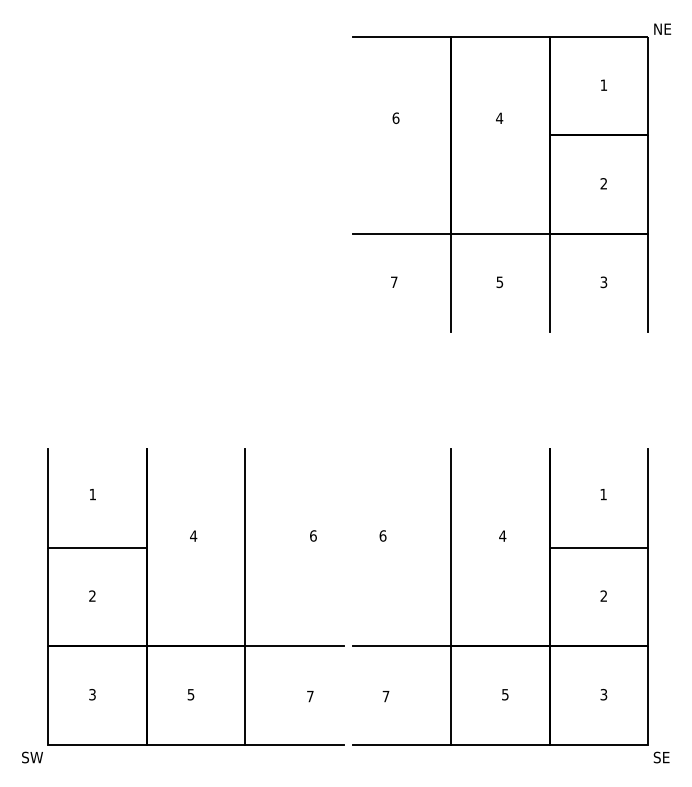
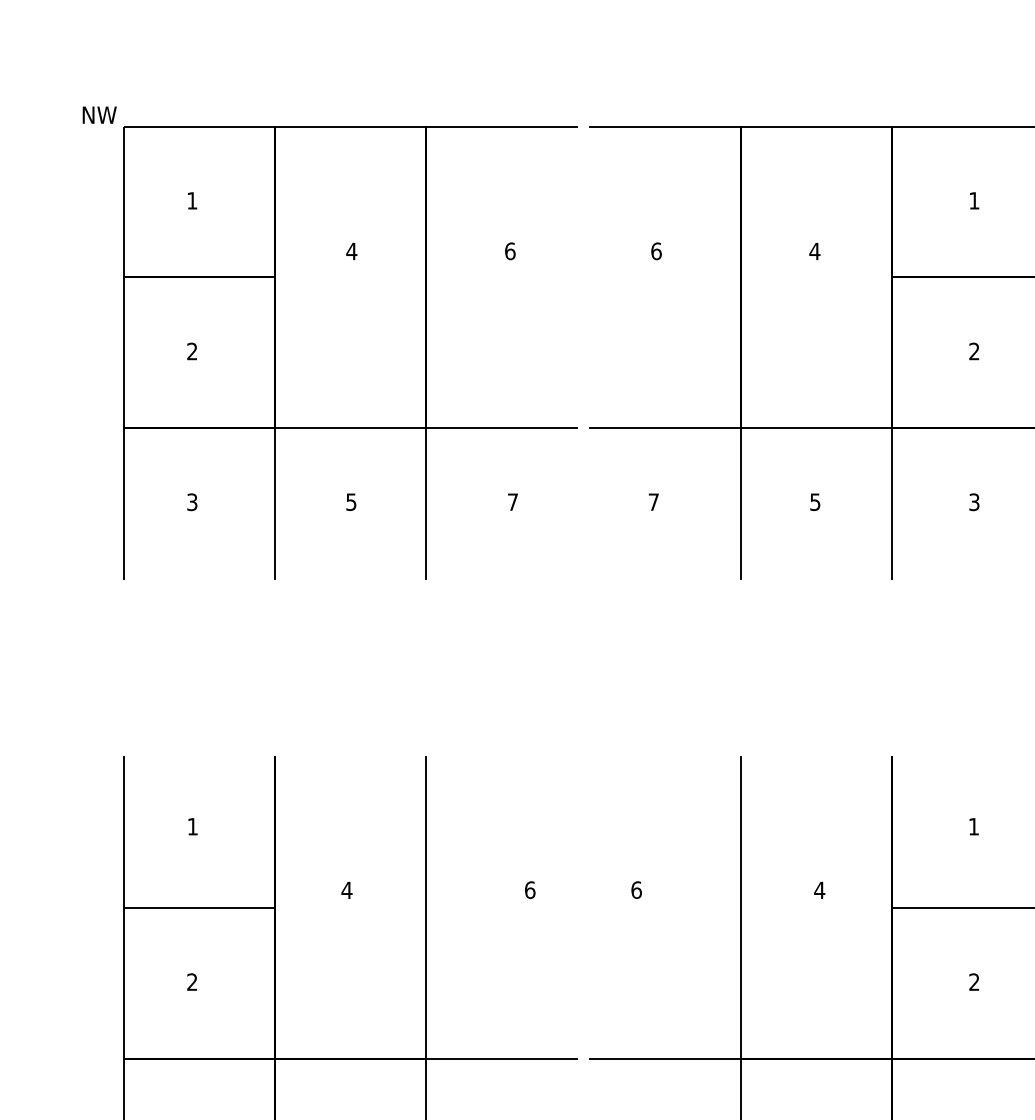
part: (182, 177) -> (329, 341), added

